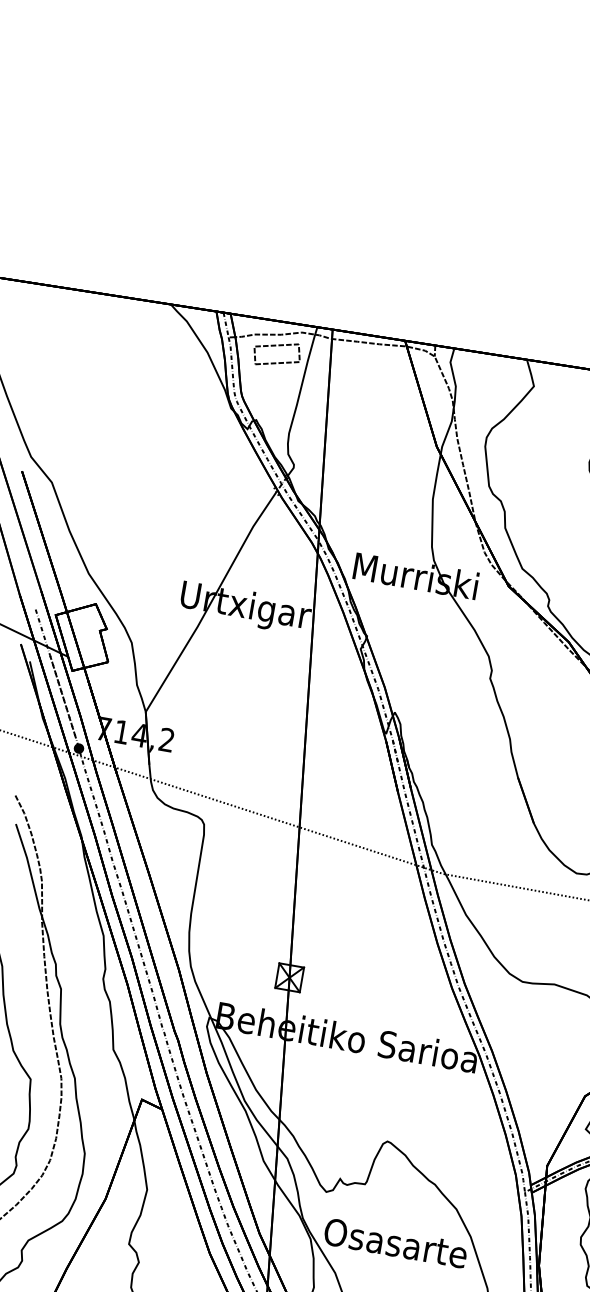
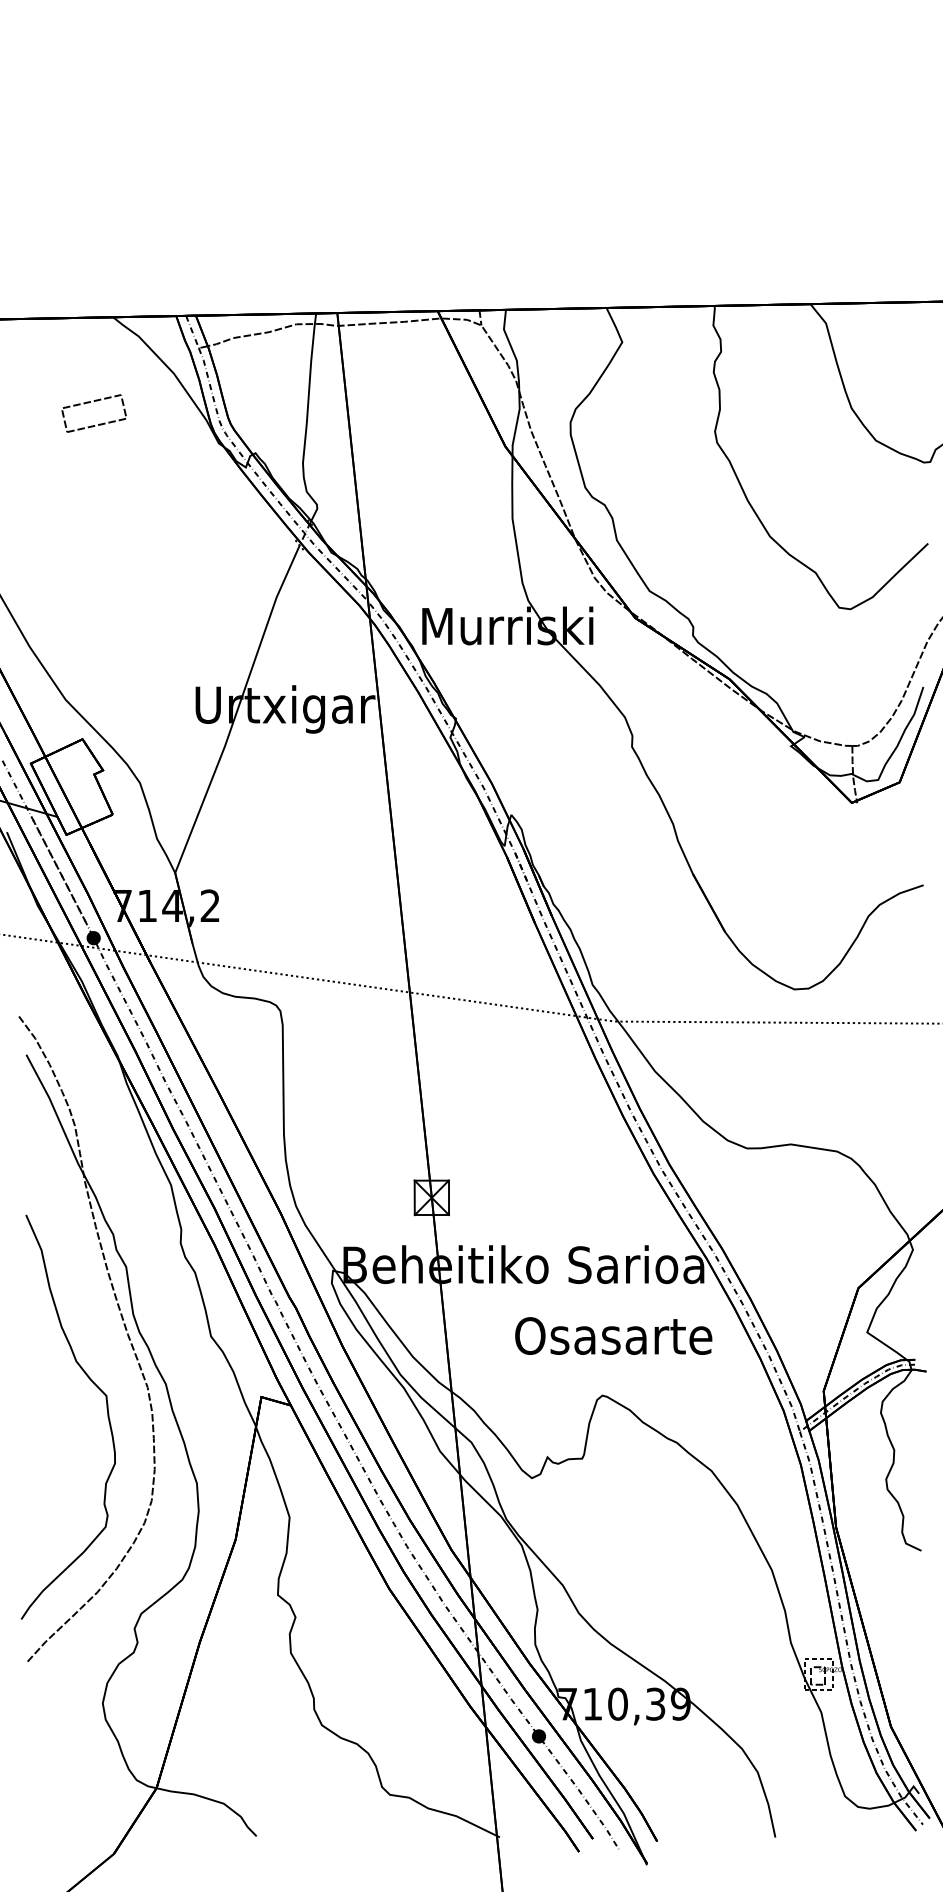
part: (275, 346) -> (89, 403), moved
text: (395, 1242) -> (613, 1335), moved

